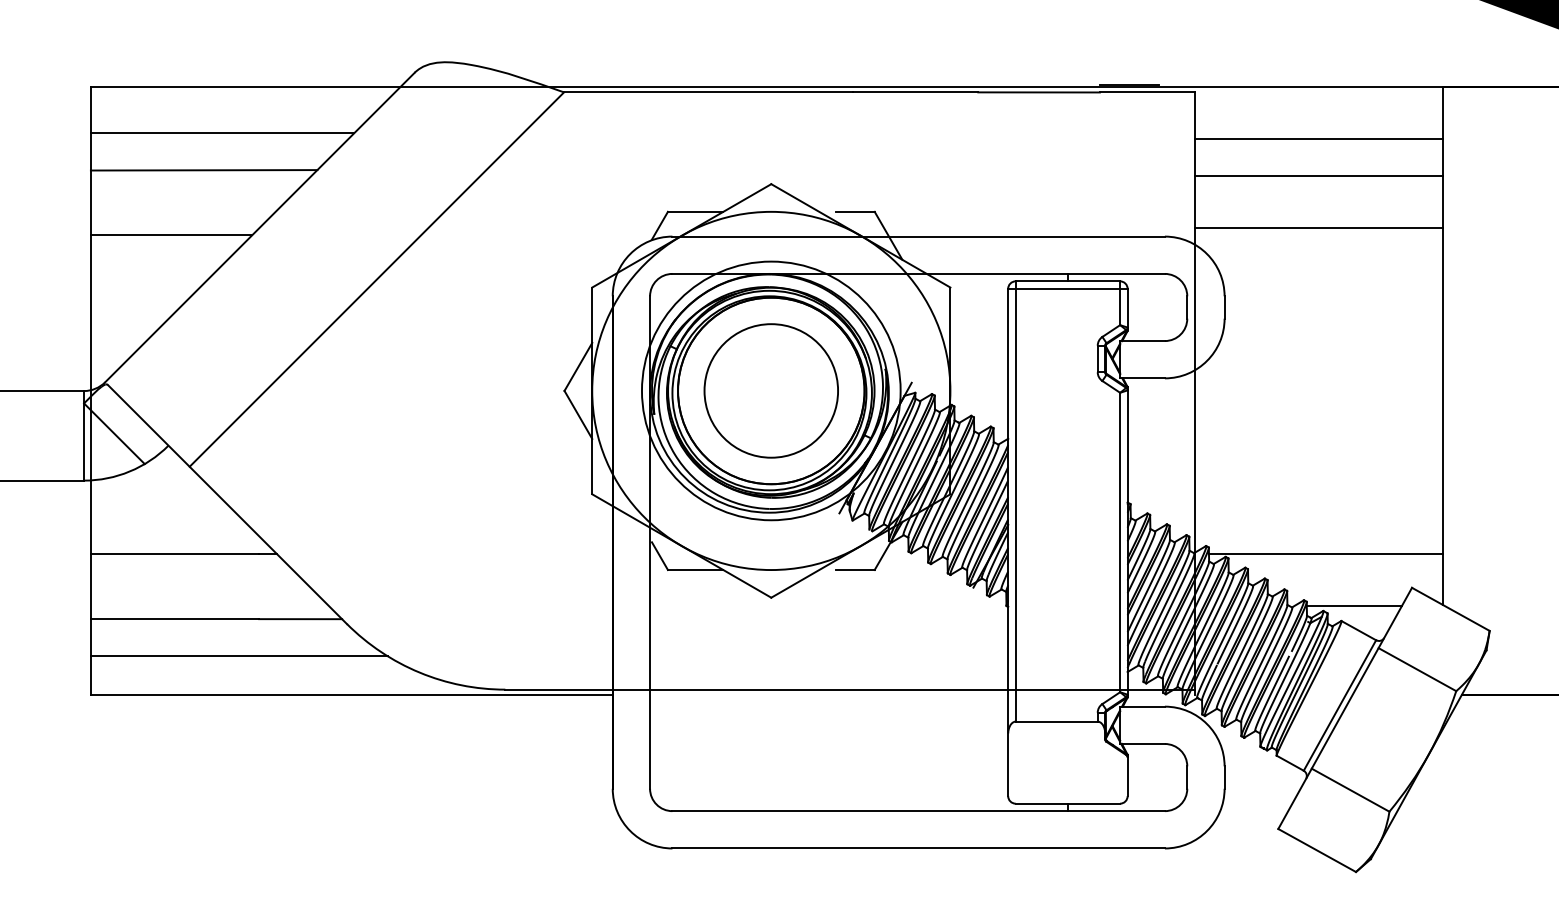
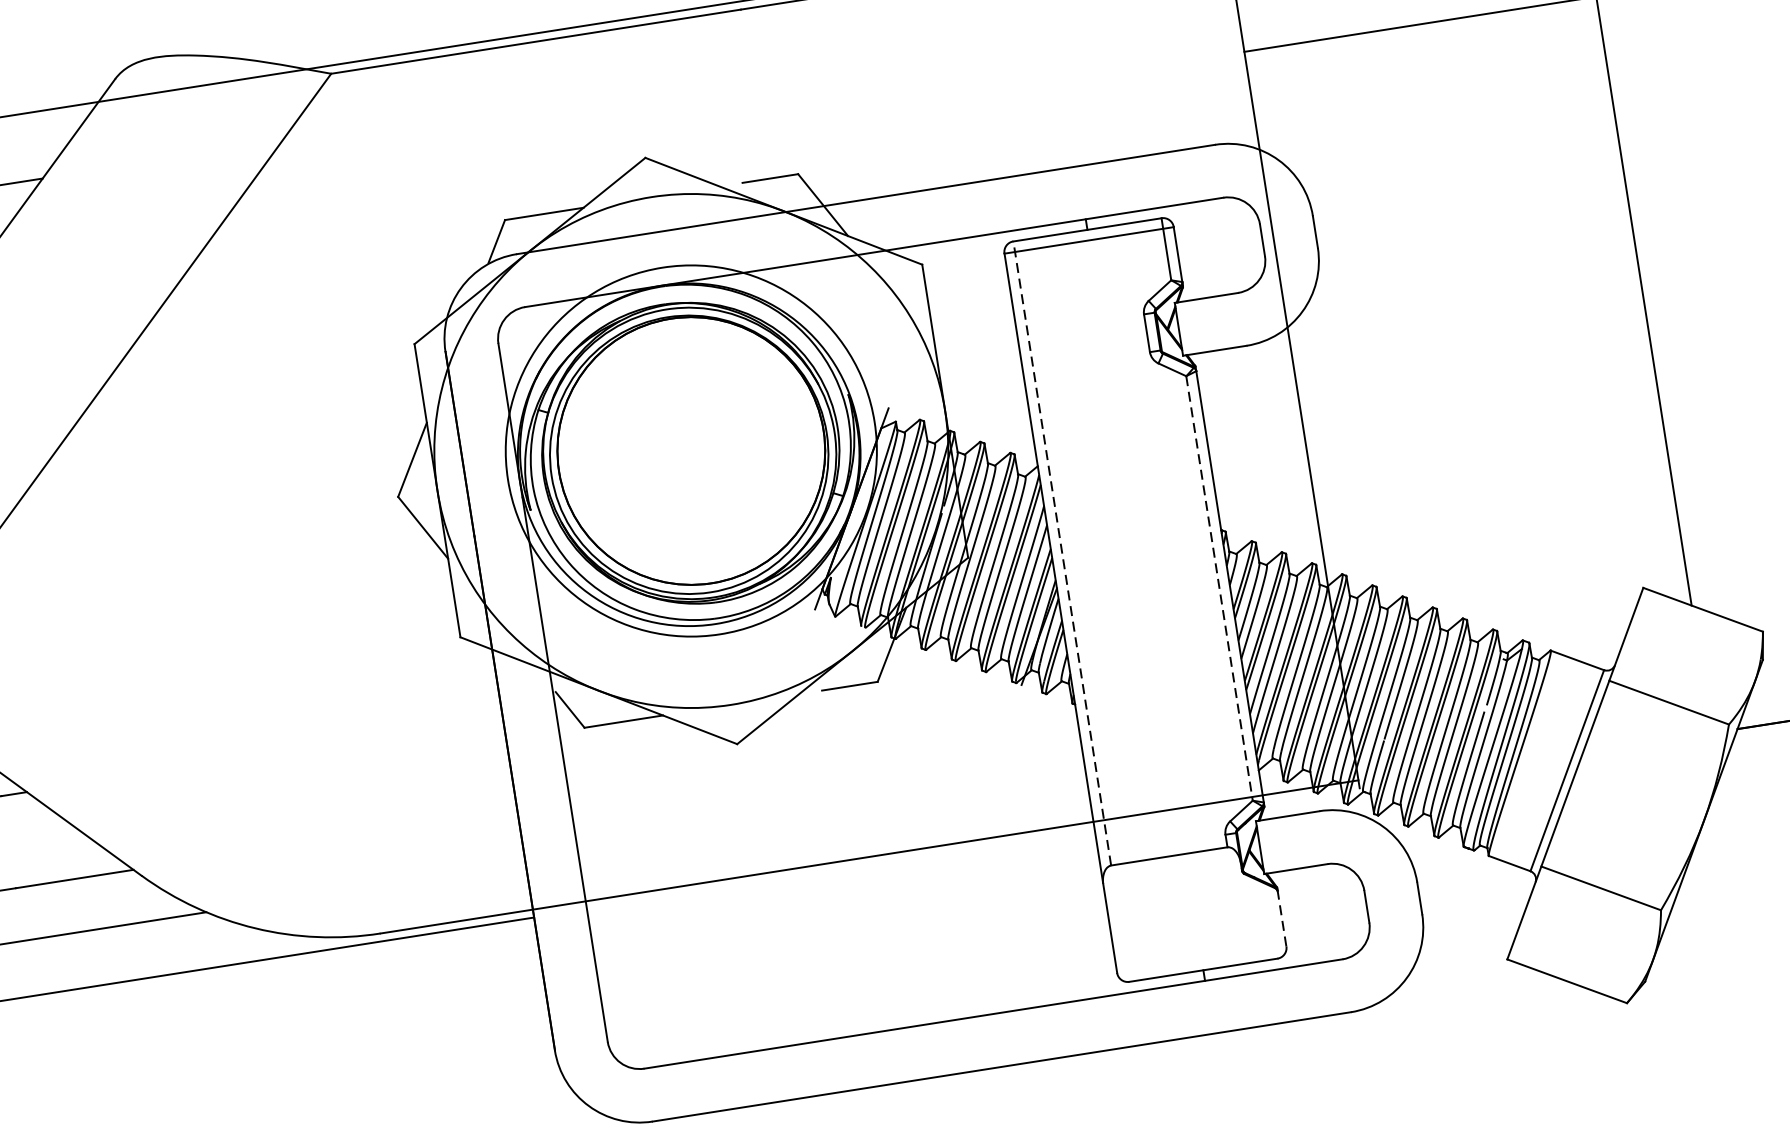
line: (1319, 227) -> (1432, 97), removed
circle: (770, 390) -> (690, 450), removed
line: (1015, 501) -> (1062, 553), solid -> dashed
line: (1120, 542) -> (1219, 588), solid -> dashed
line: (1325, 554) -> (1513, 559), removed
line: (1353, 606) -> (1564, 627), removed
line: (1127, 776) -> (1281, 918), solid -> dashed

